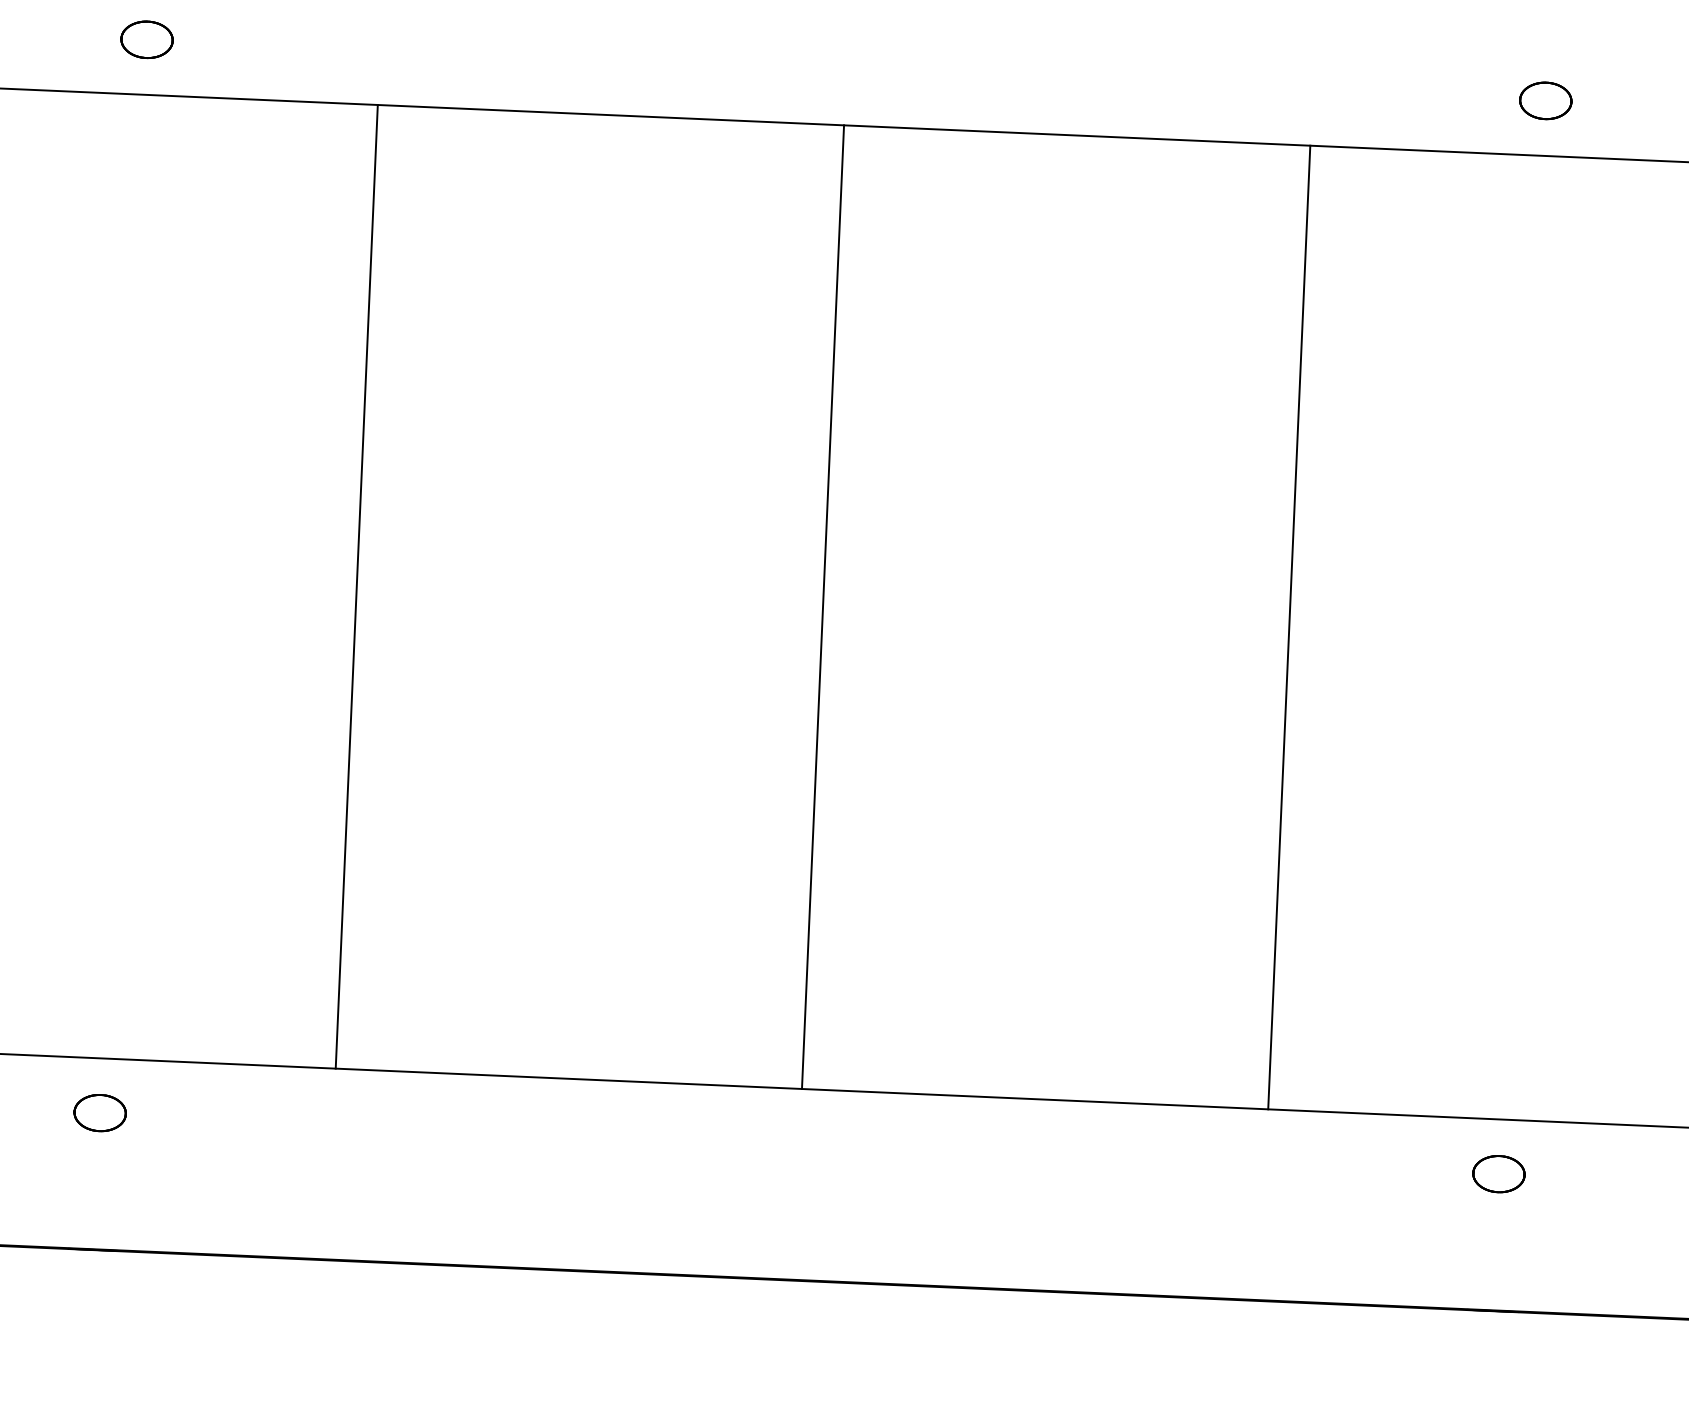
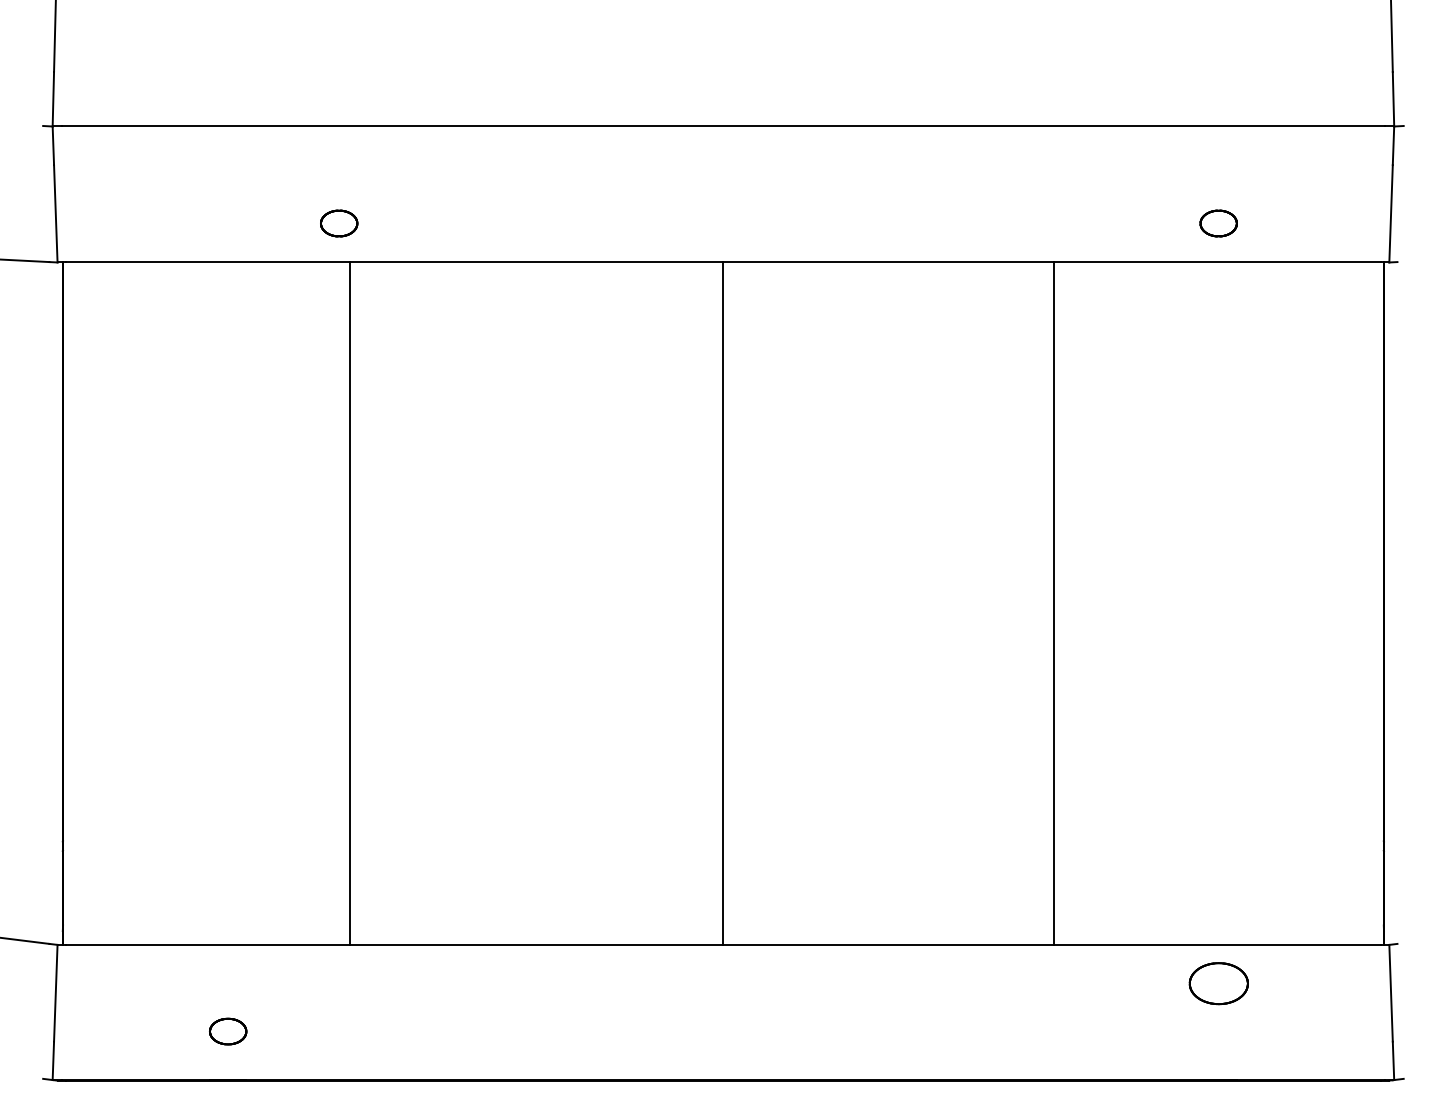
part: (147, 39) -> (339, 223), moved
line: (357, 586) -> (350, 603), moved
part: (100, 1112) -> (228, 1031), moved
part: (1498, 1174) -> (1218, 983), size x1.6

